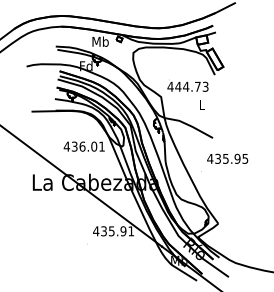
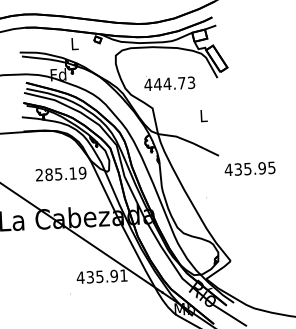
text: (100, 41) -> (74, 43), Mb -> L
text: (187, 85) -> (169, 82), moved
text: (83, 146) -> (59, 174), 436.01 -> 285.19
text: (227, 158) -> (249, 168), moved

